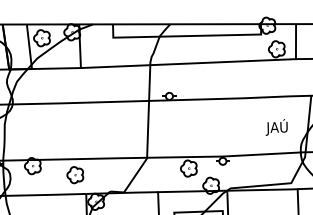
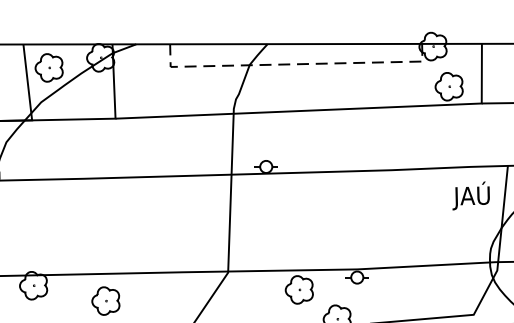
line: (185, 36) -> (293, 64), solid -> dashed
text: (276, 127) -> (470, 196), moved

